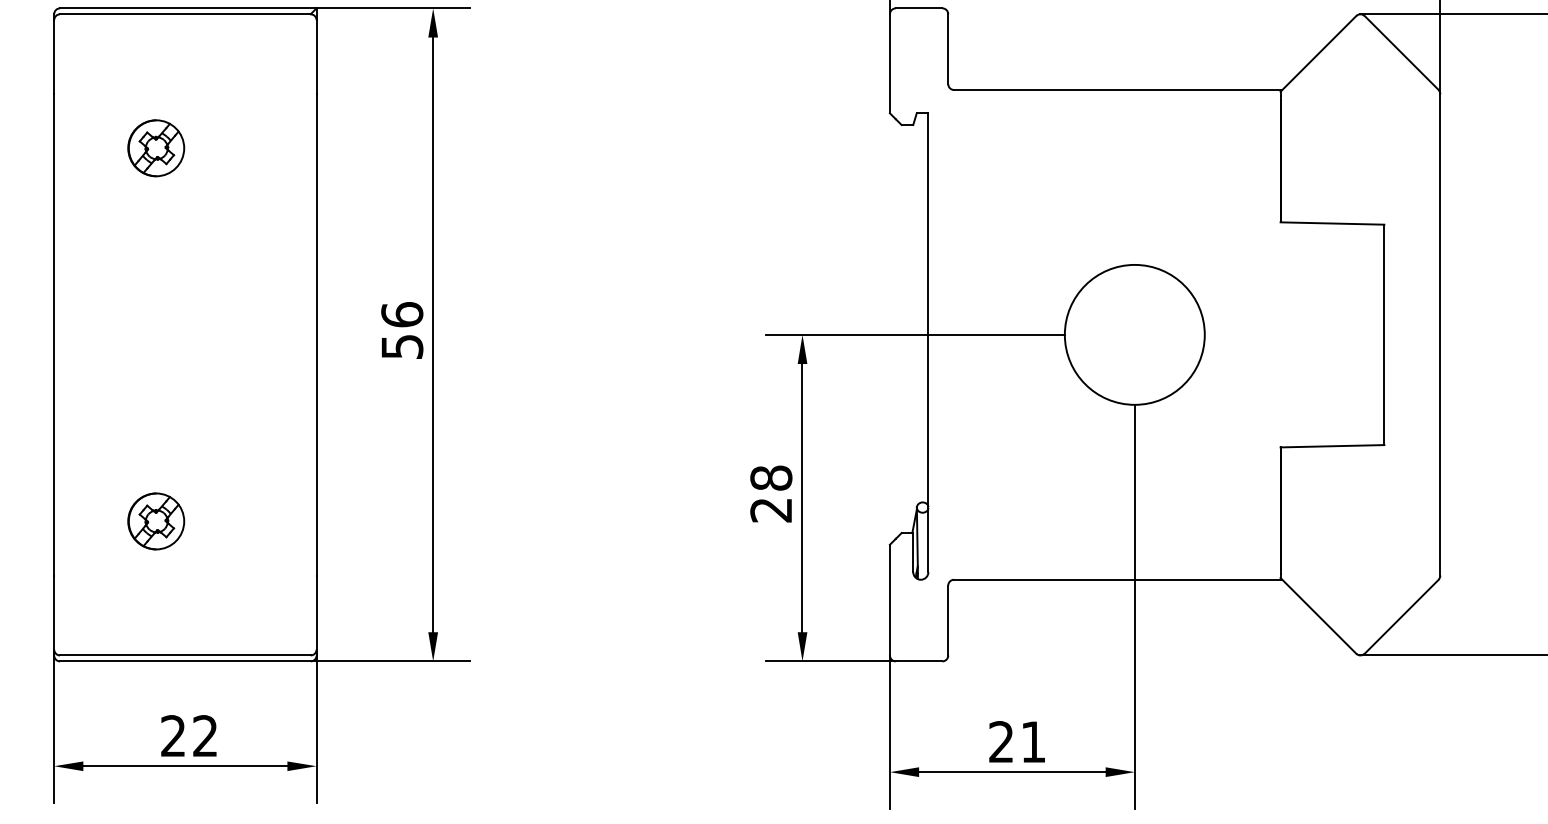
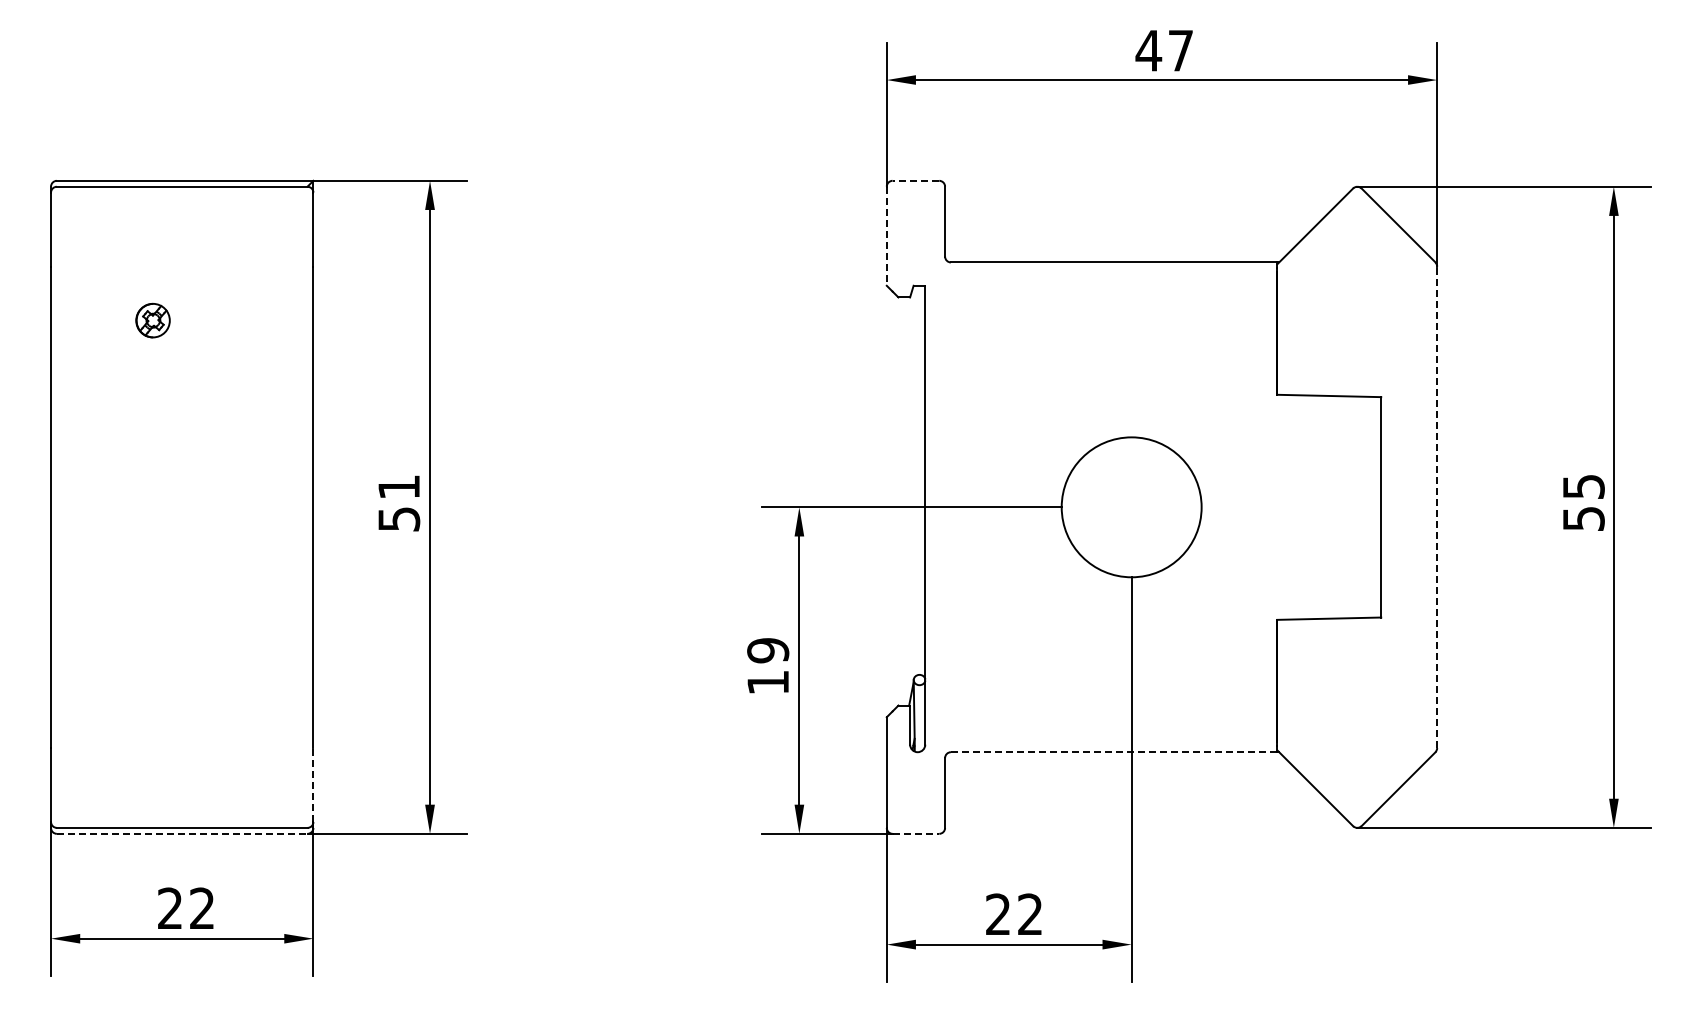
line: (918, 8) -> (915, 180), solid -> dashed
line: (889, 64) -> (886, 236), solid -> dashed
part: (155, 148) -> (152, 320), size x0.6
text: (402, 314) -> (399, 486), 56 -> 51
line: (1440, 335) -> (1437, 507), solid -> dashed
text: (771, 494) -> (768, 666), 28 -> 19
part: (155, 521) -> (152, 693), removed
line: (1117, 580) -> (1114, 752), solid -> dashed
line: (316, 612) -> (313, 784), solid -> dashed
line: (185, 661) -> (182, 833), solid -> dashed
line: (919, 661) -> (916, 833), solid -> dashed
text: (1032, 741) -> (1029, 913), 21 -> 22

